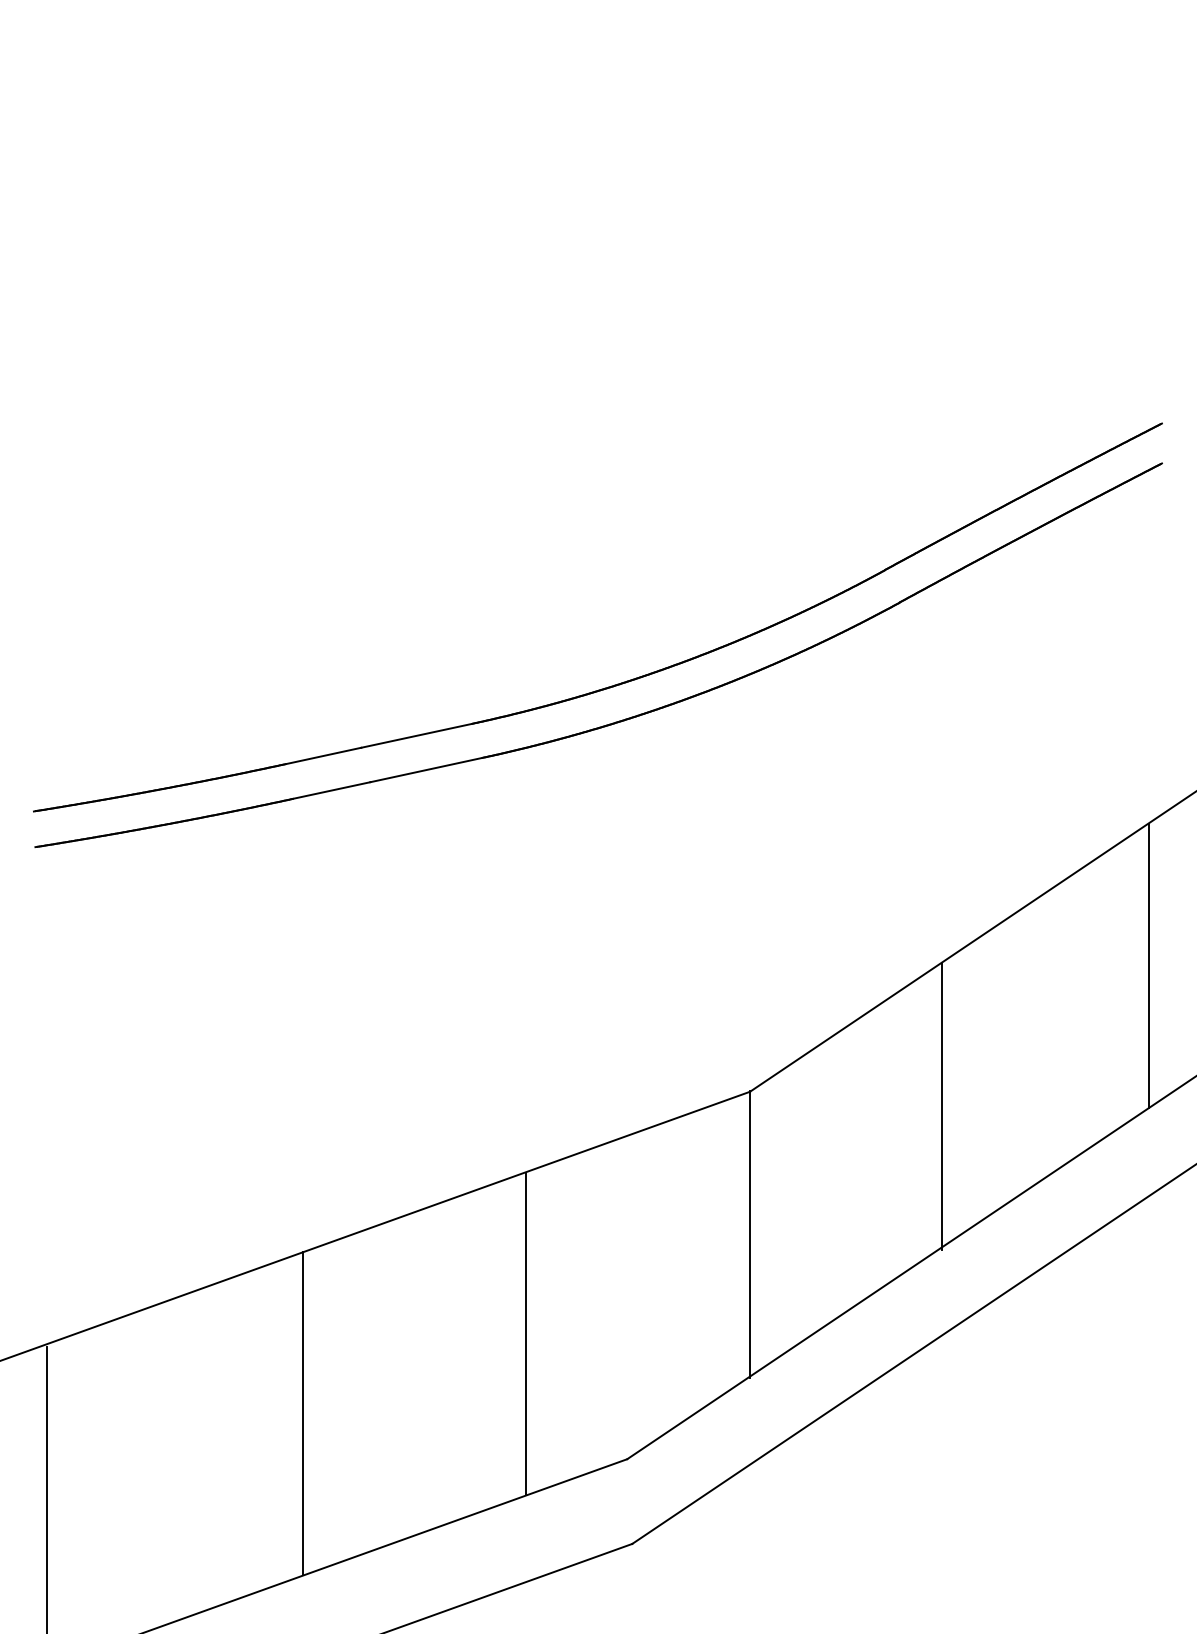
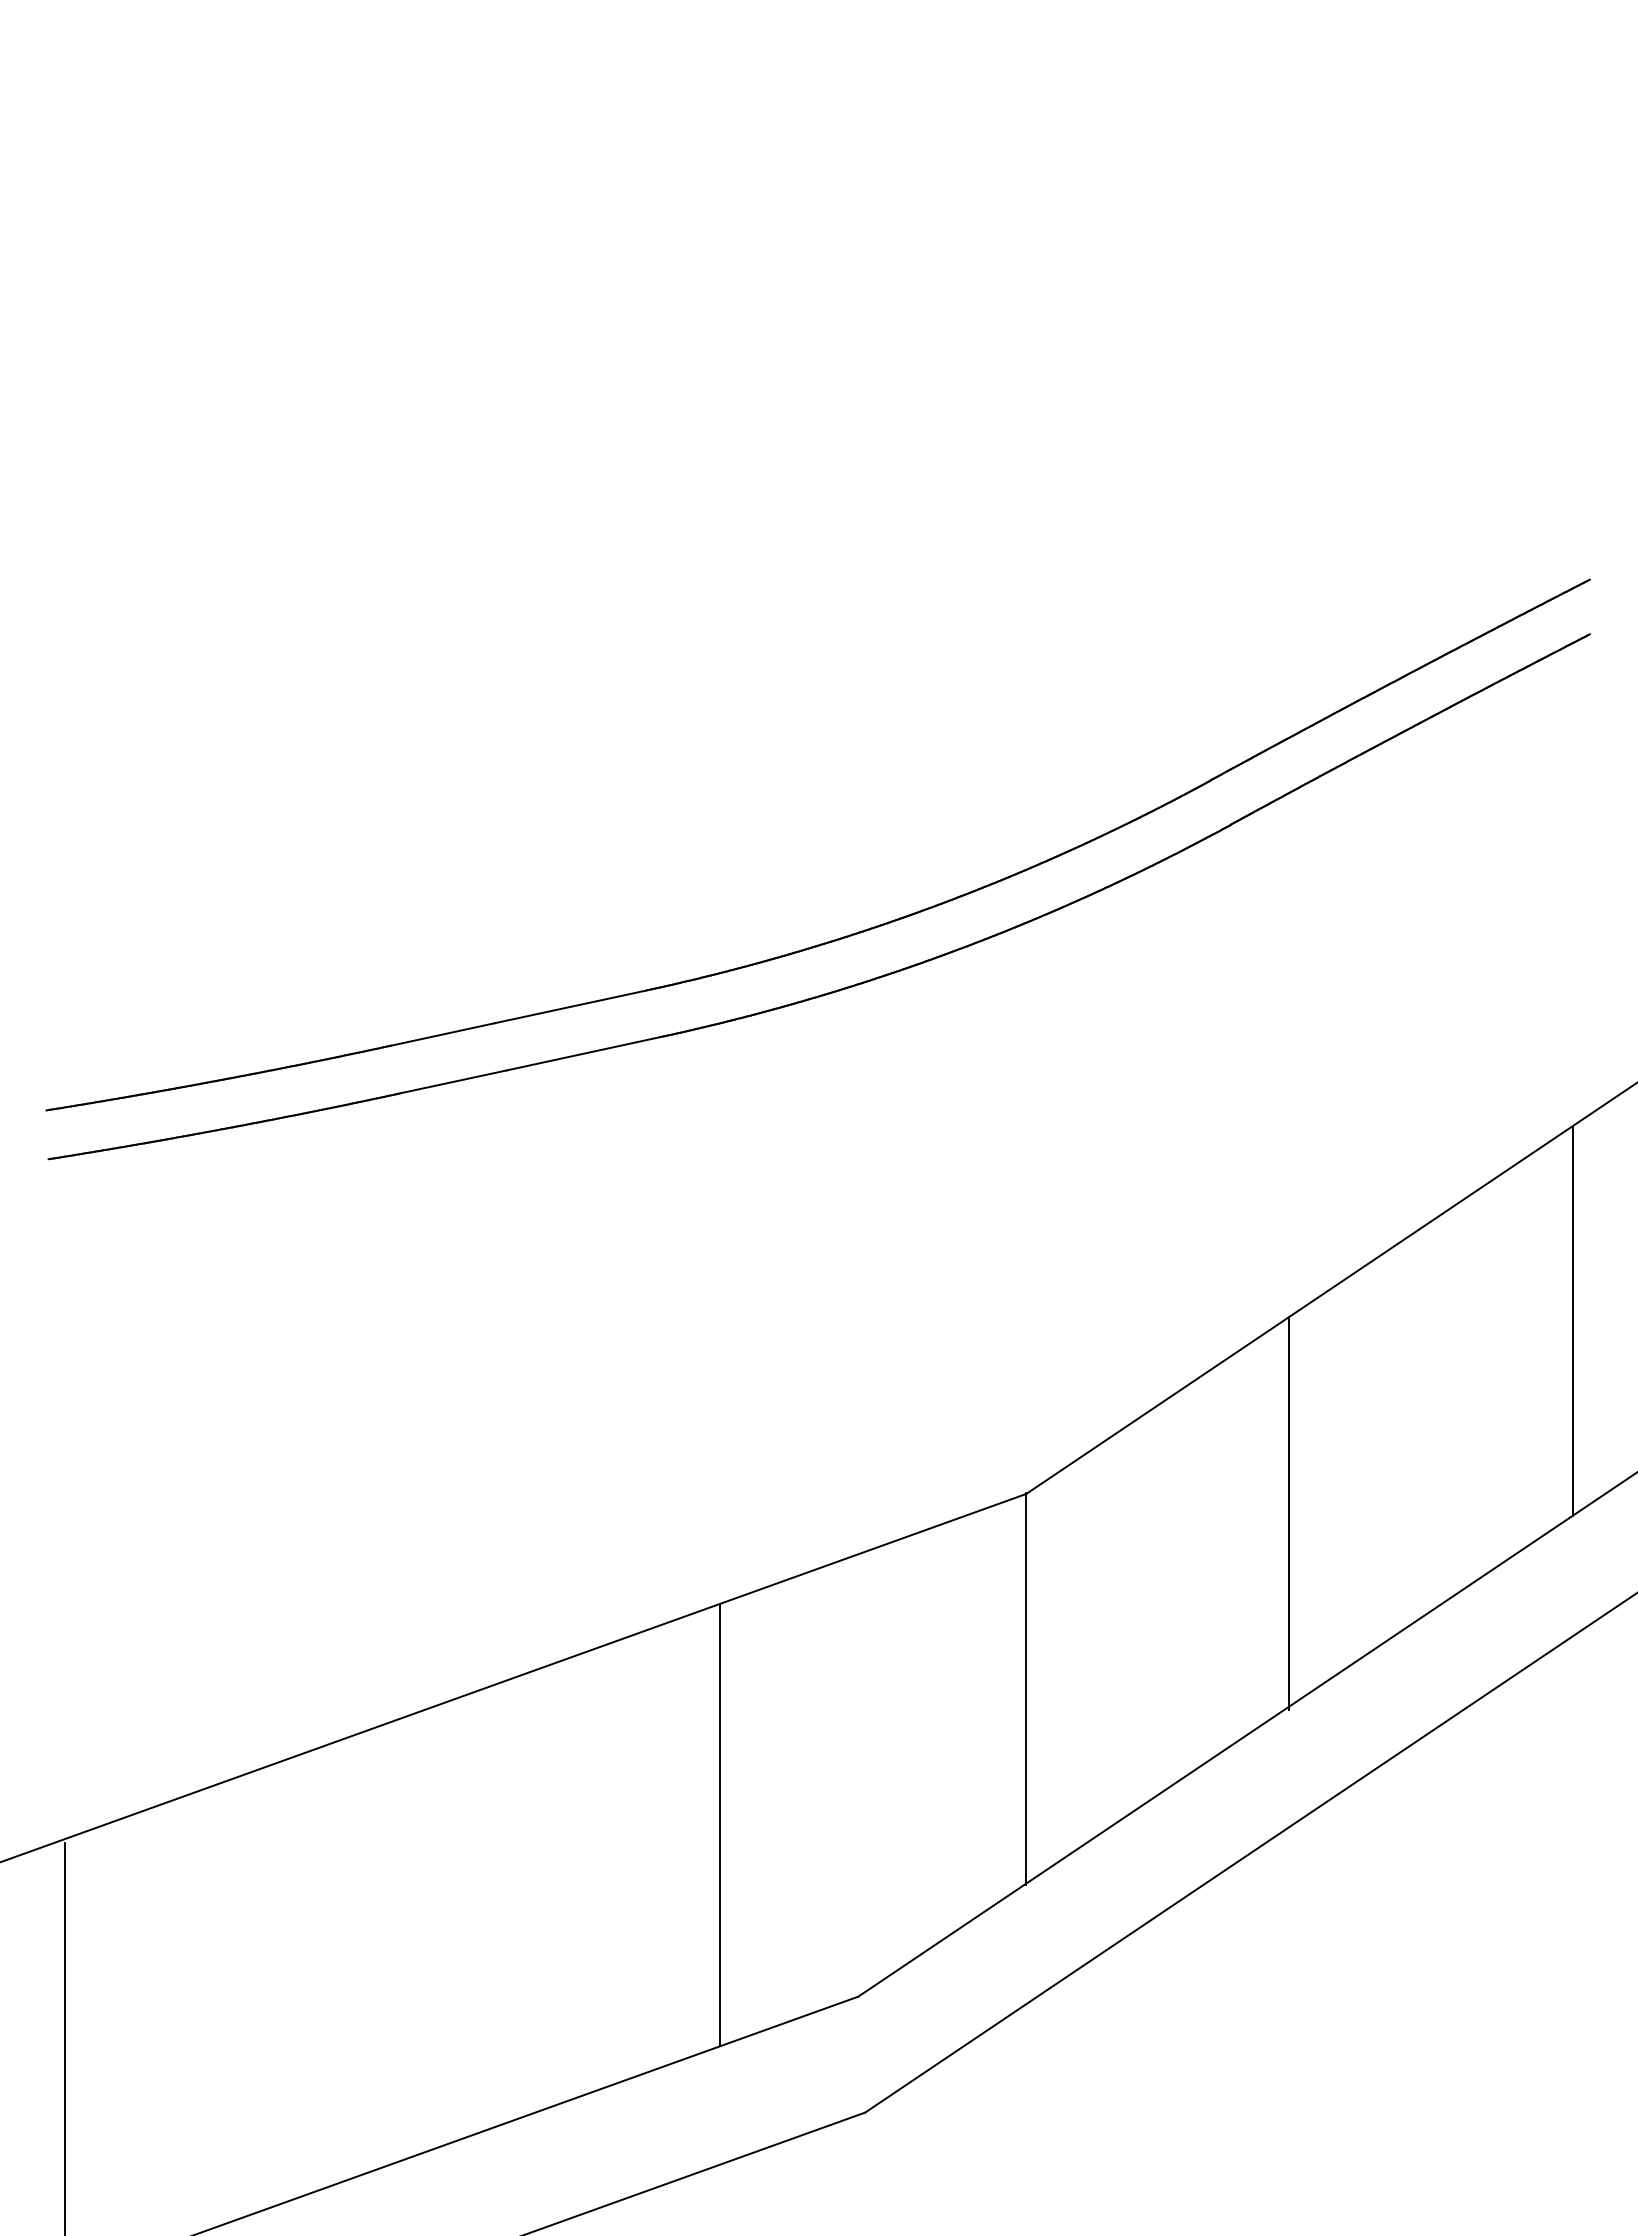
line: (302, 1413) -> (414, 1934), removed

